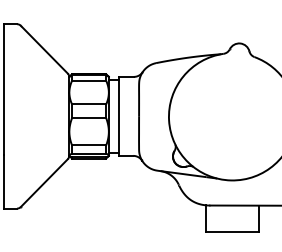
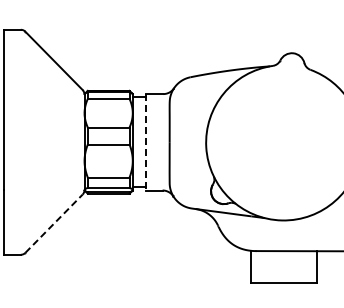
line: (119, 116) -> (145, 142), solid -> dashed
line: (44, 182) -> (54, 223), solid -> dashed

